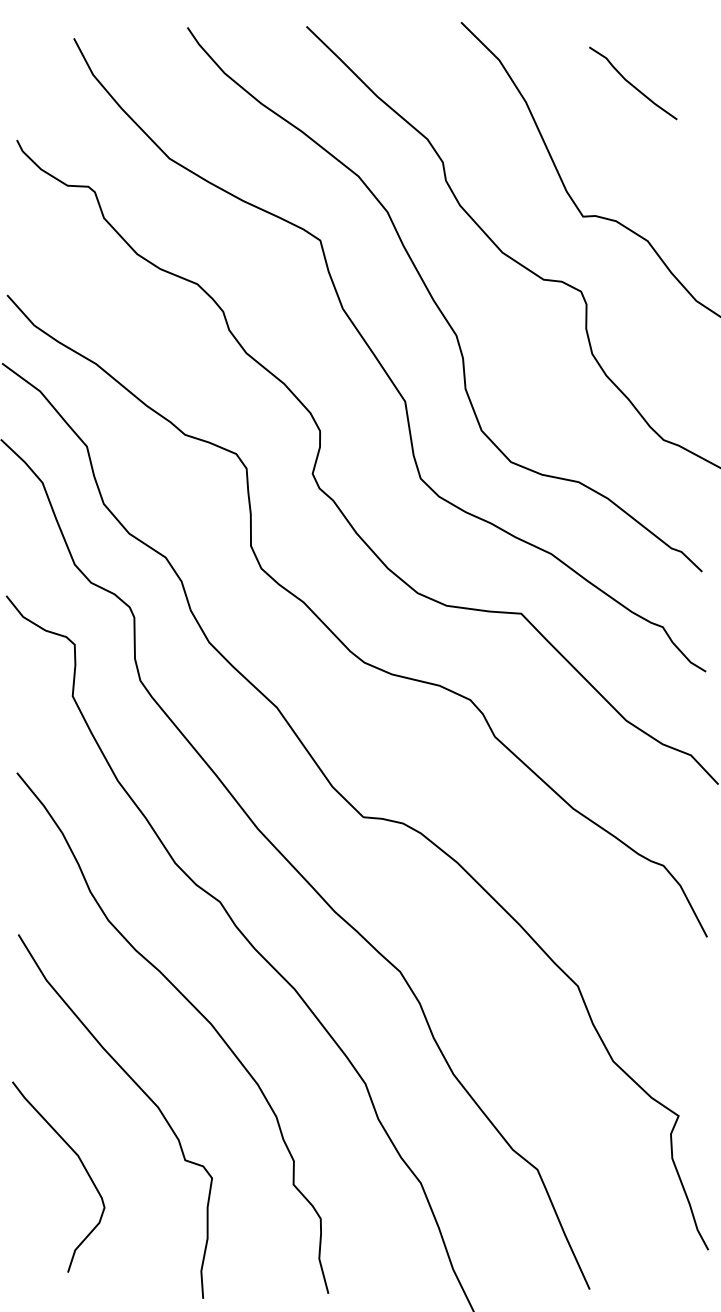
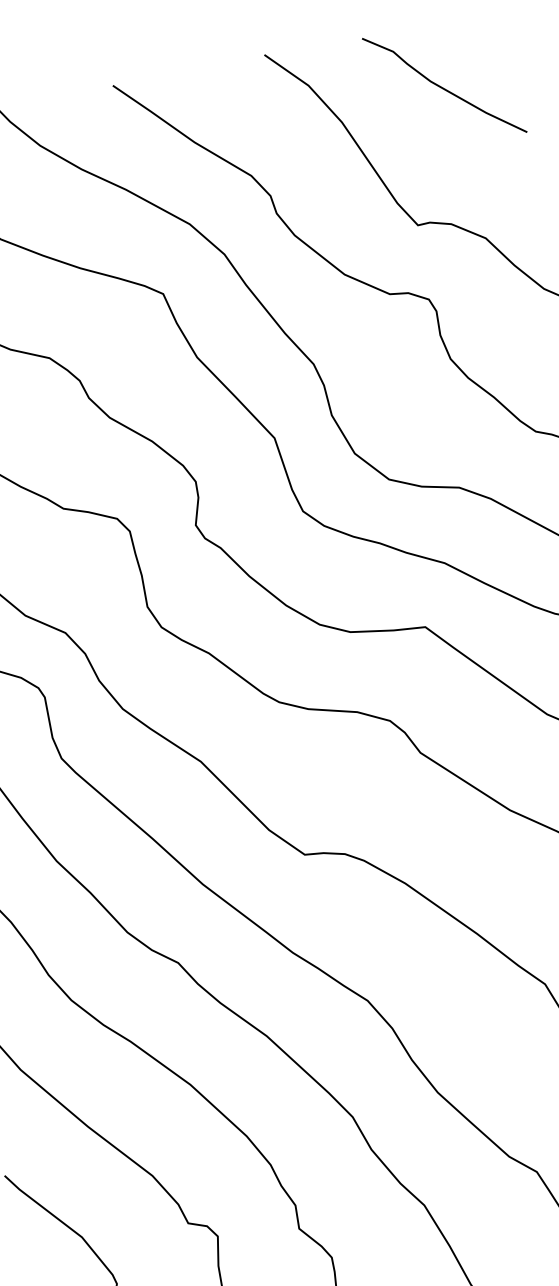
part: (632, 83) -> (443, 85), size x1.67

